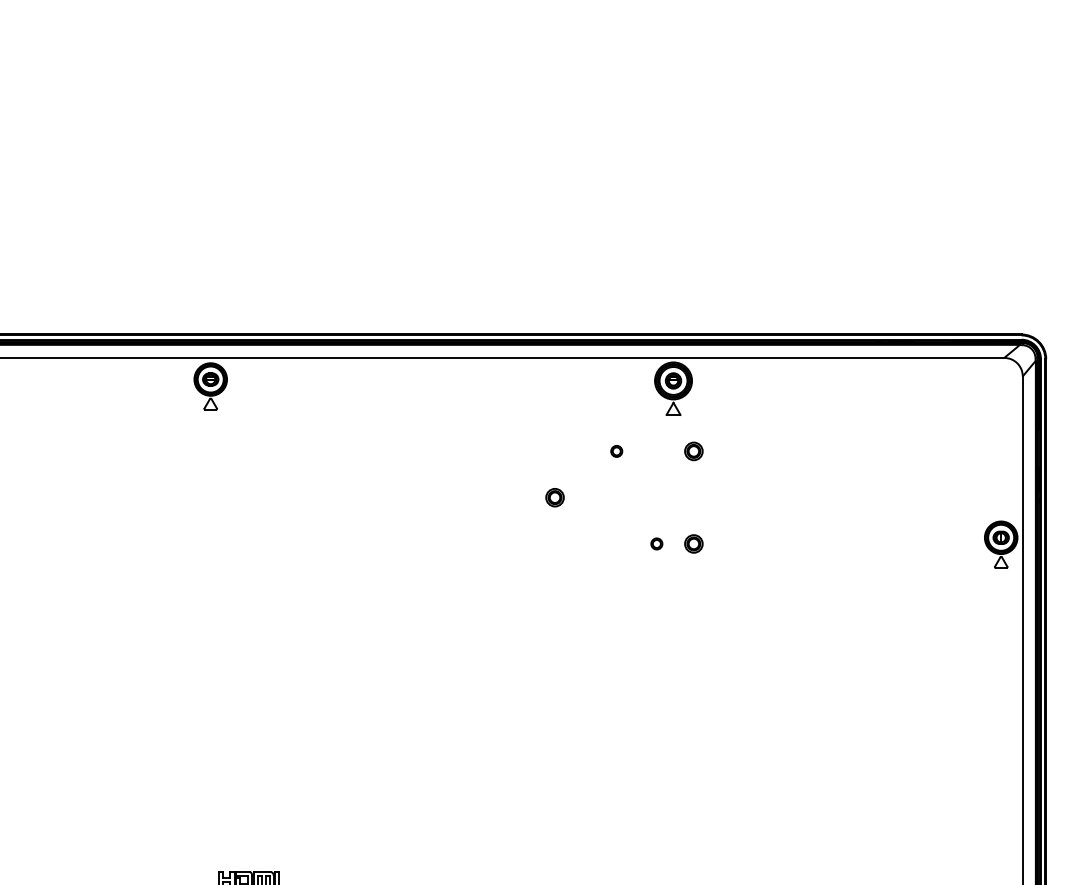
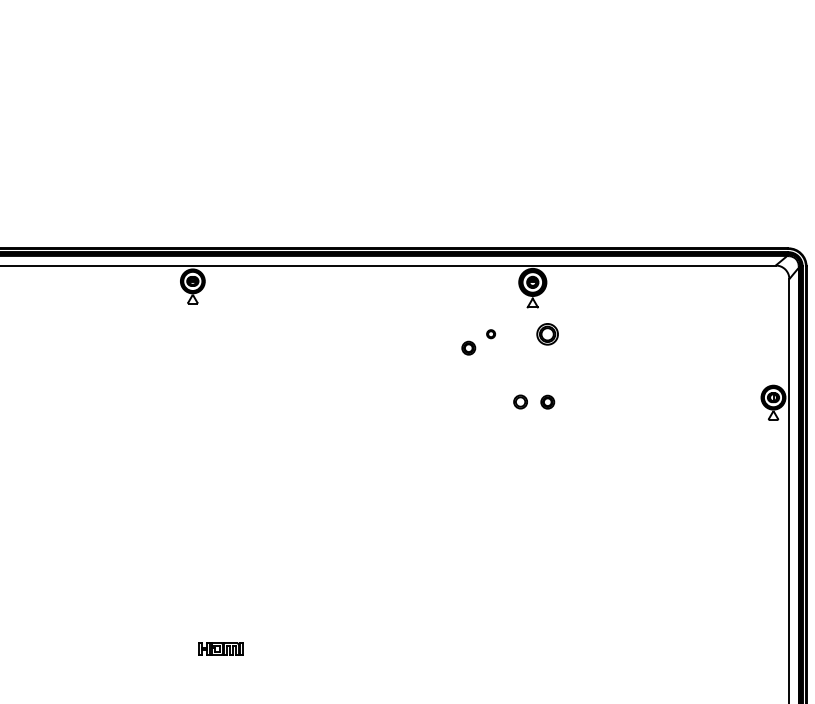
part: (693, 450) -> (547, 333), size x1.6
part: (554, 496) -> (468, 347), moved
part: (656, 544) -> (520, 402), size x1.6

